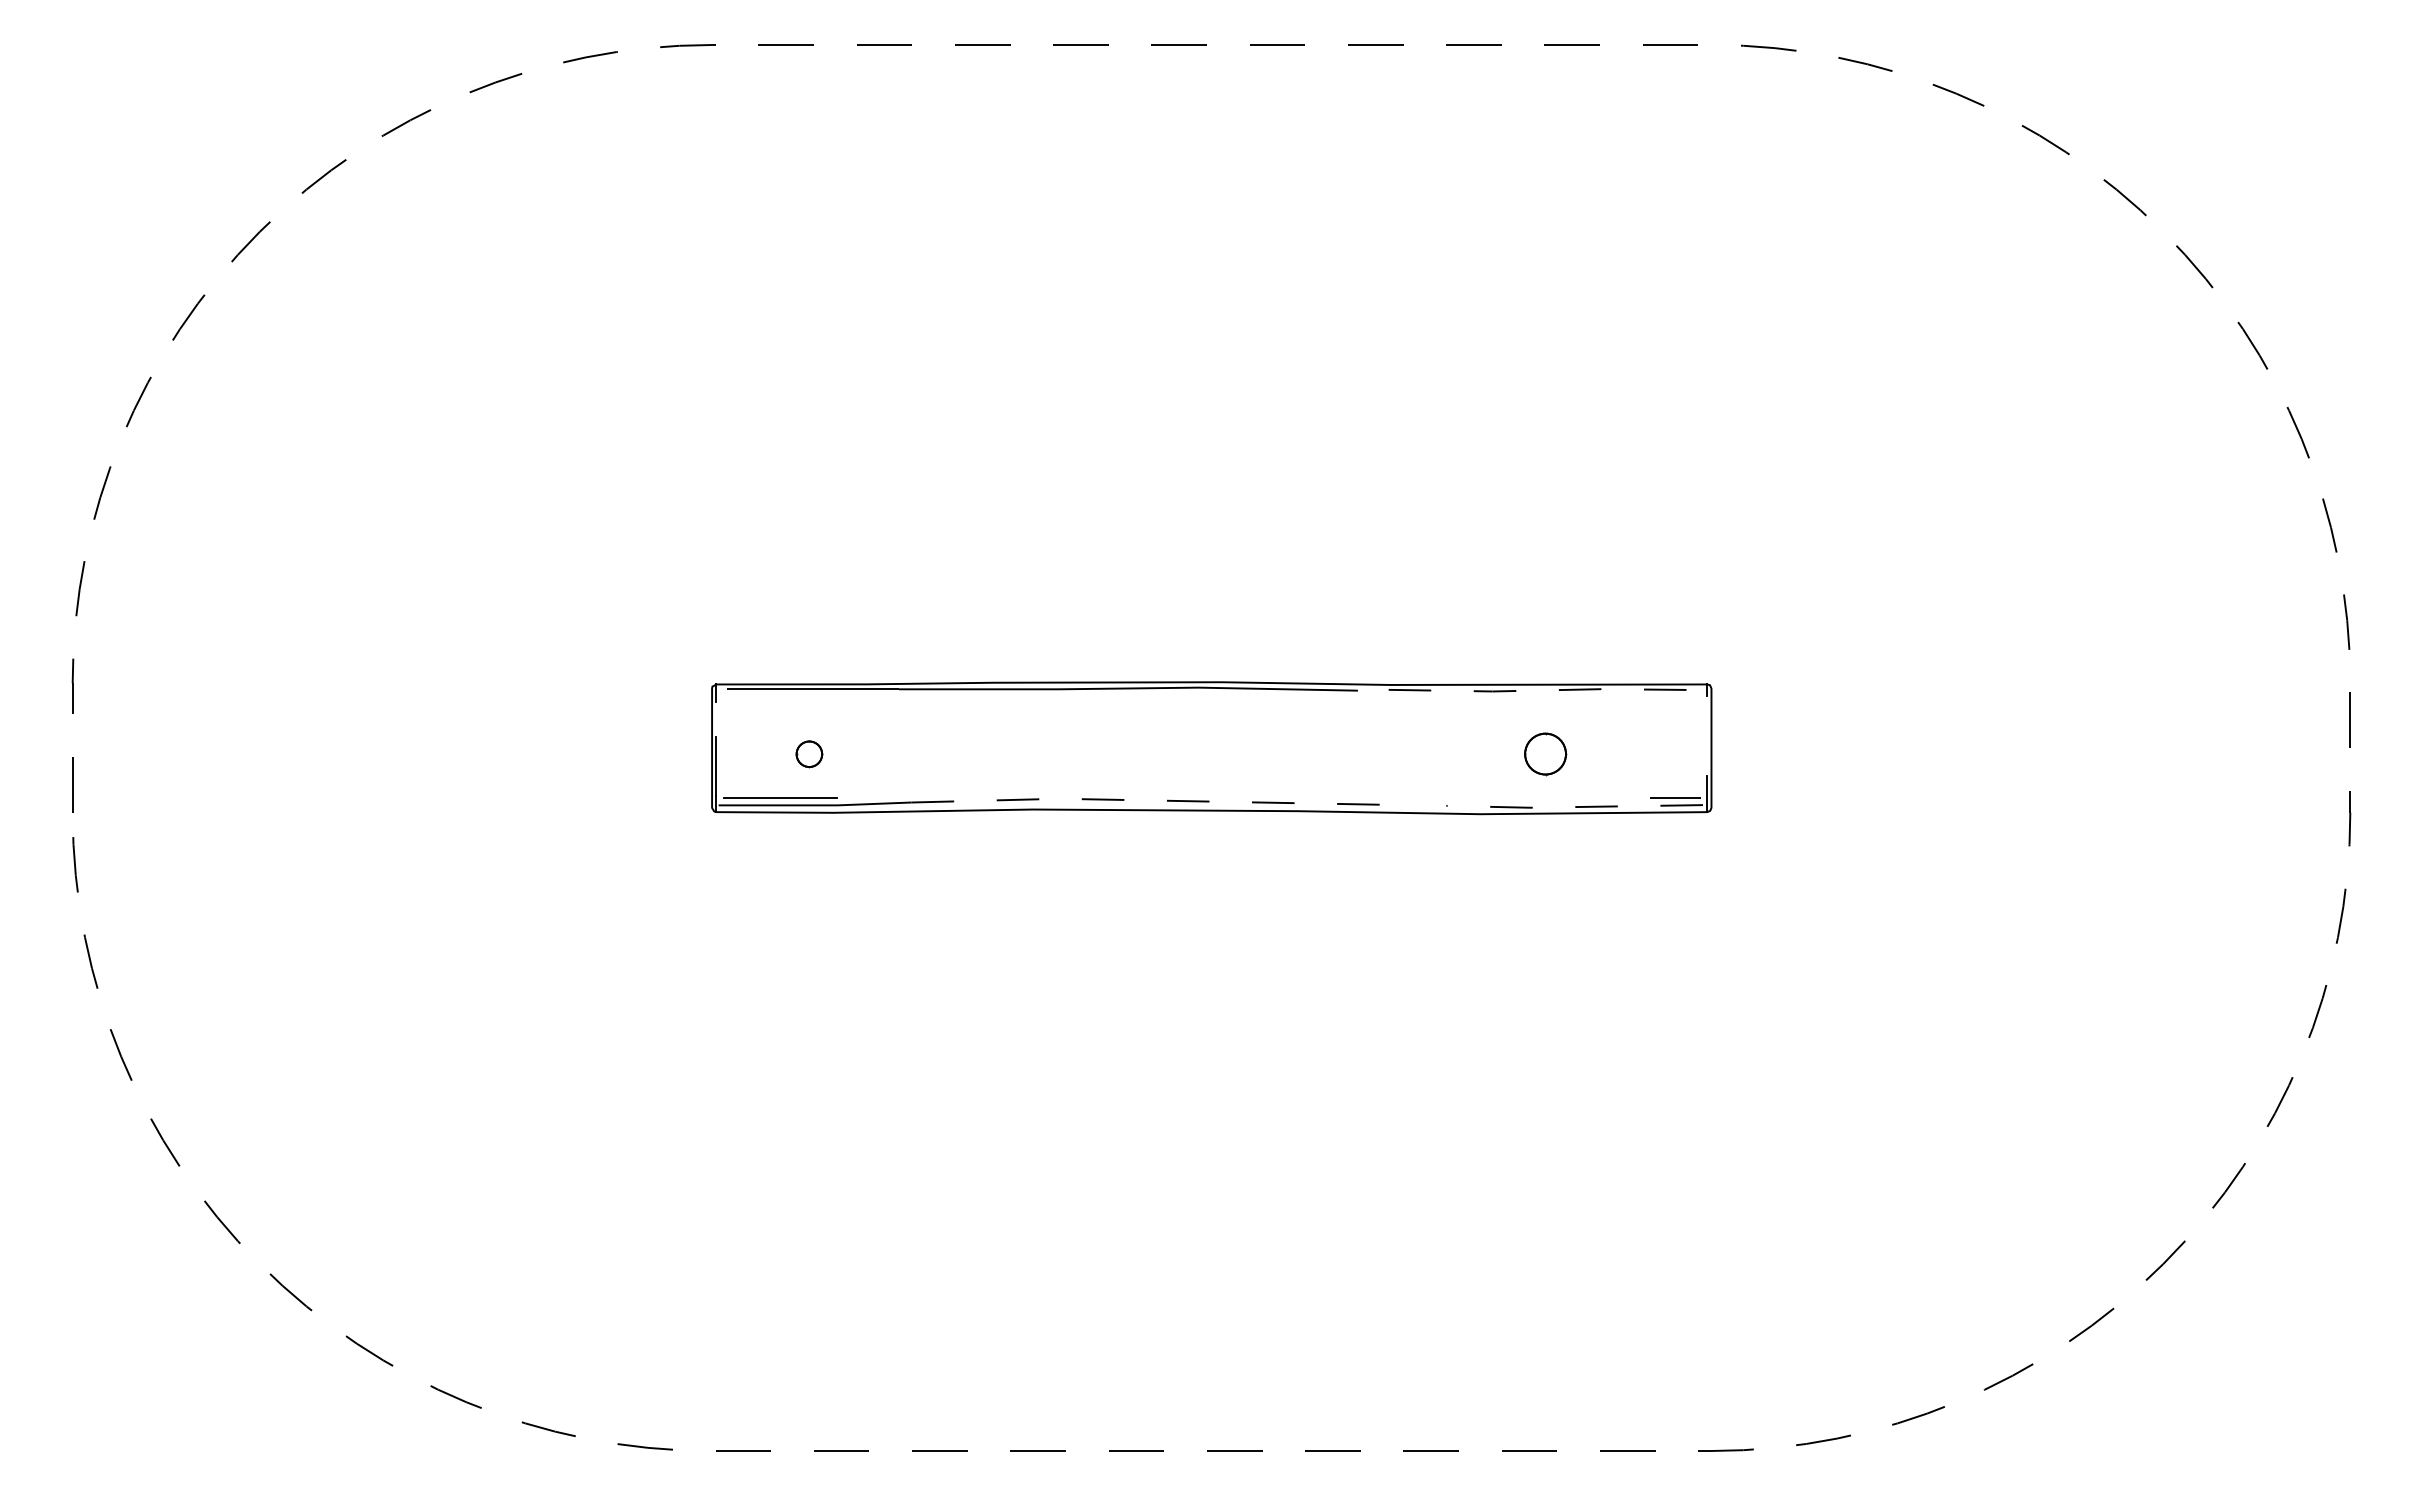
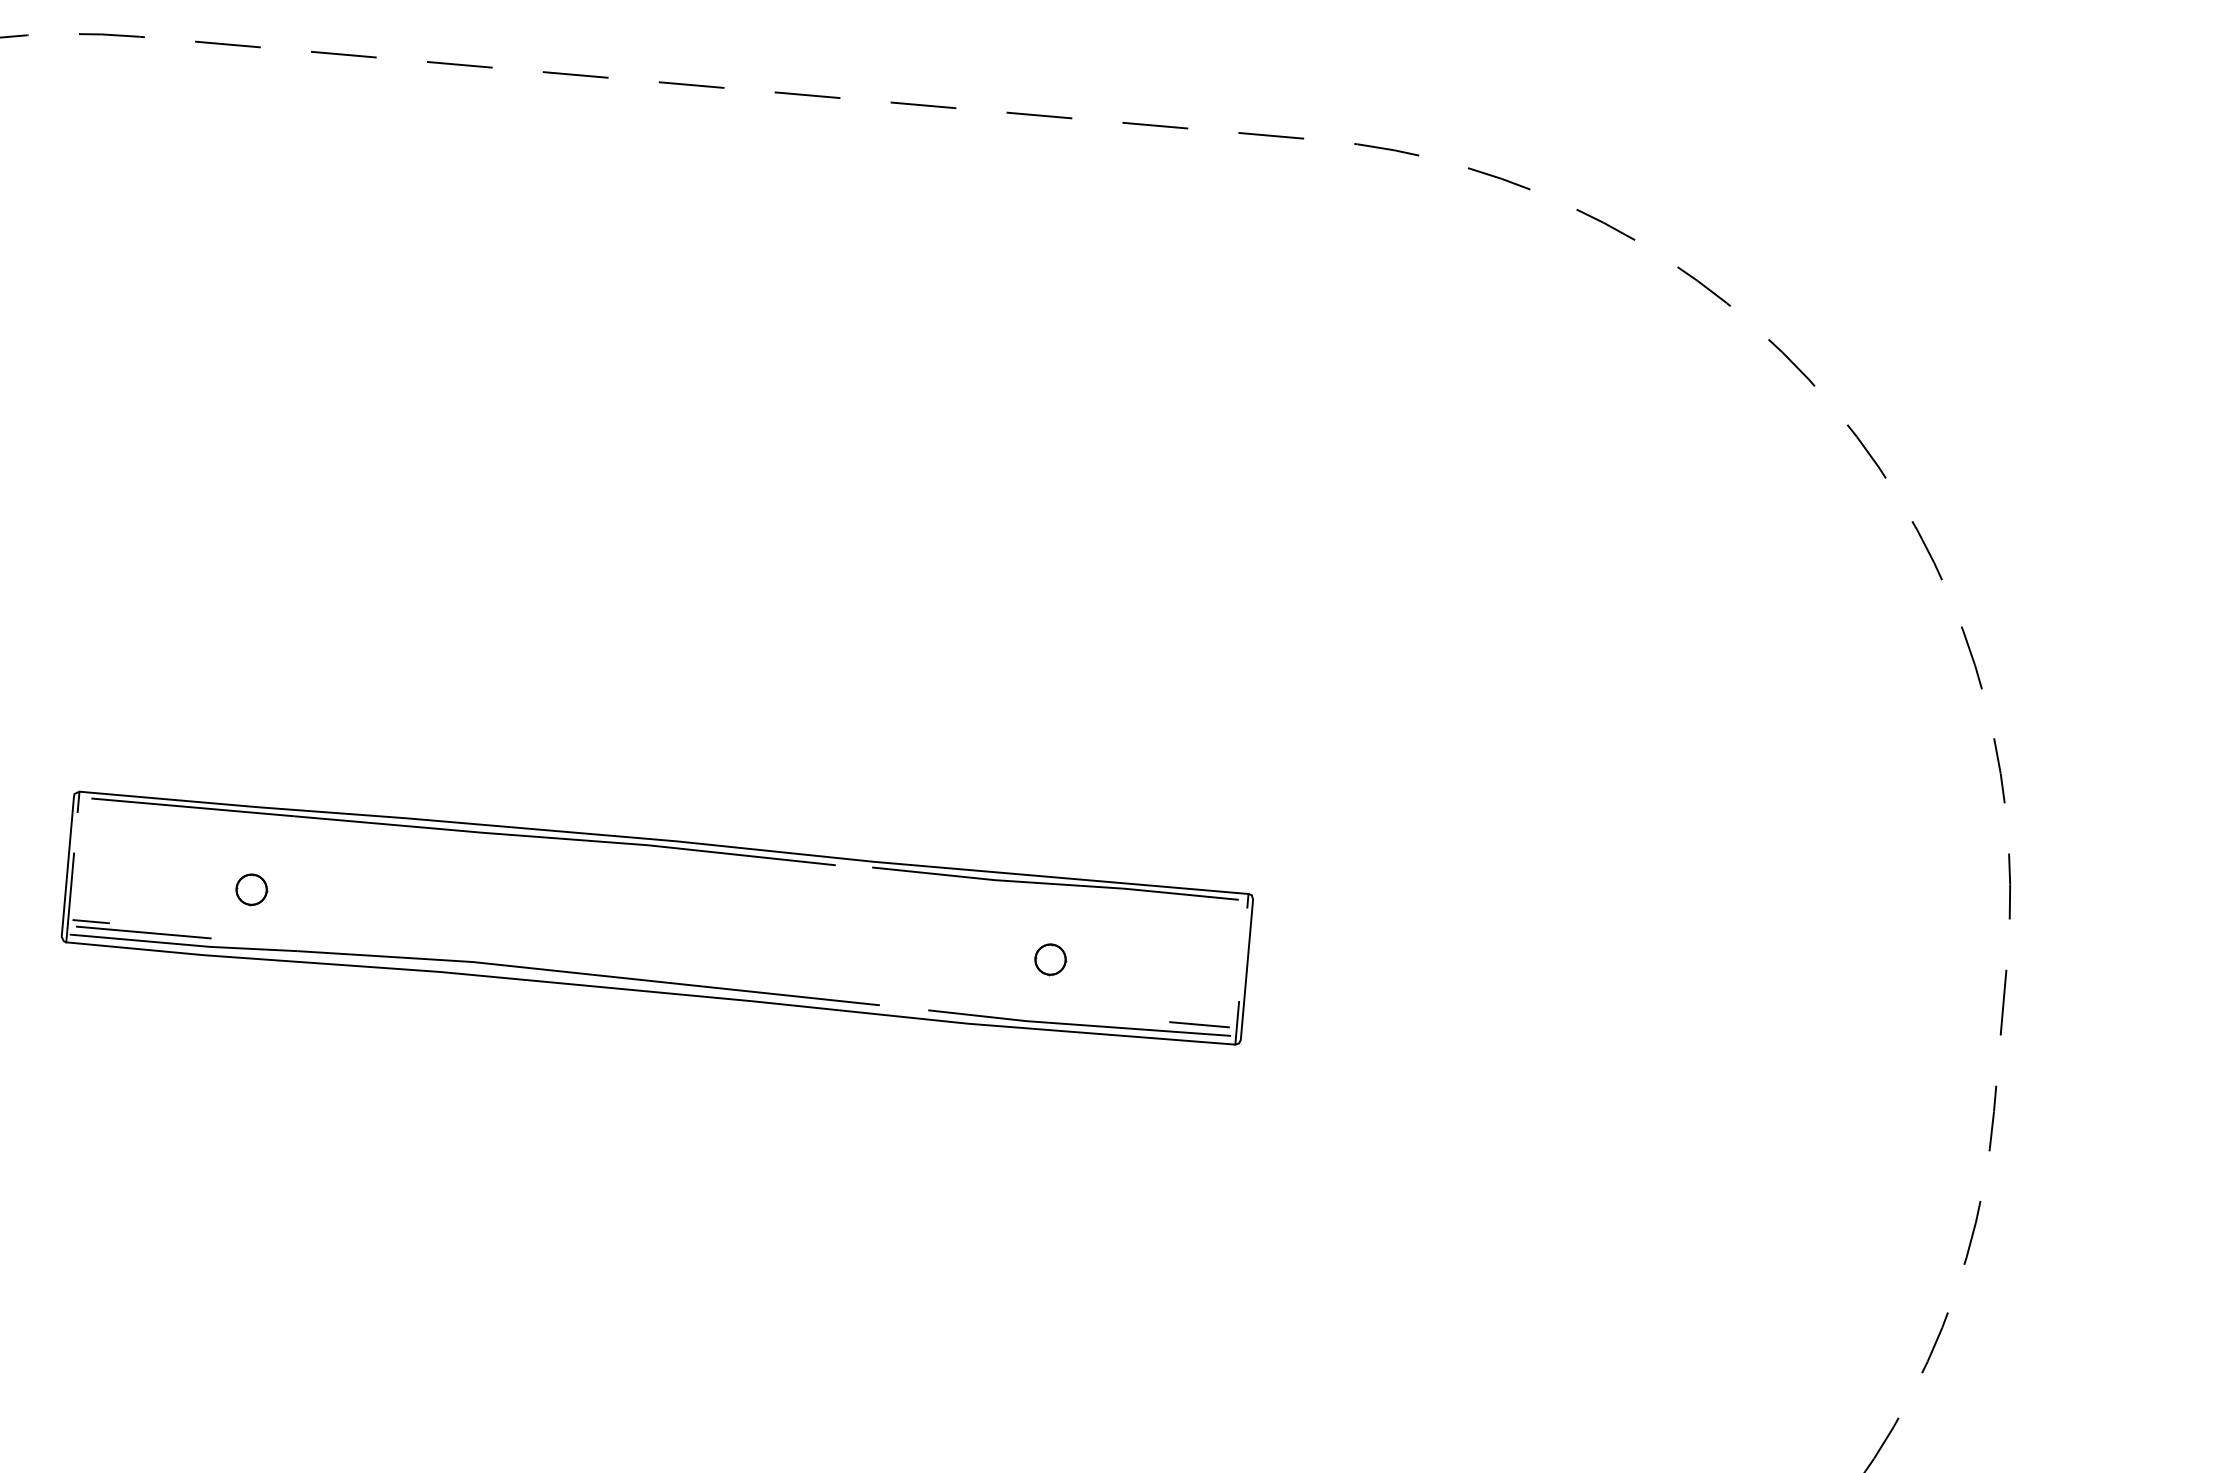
line: (1544, 690) -> (1055, 884), dashed -> solid
part: (809, 754) -> (251, 890), moved
part: (1545, 754) -> (1050, 959), size x0.62
line: (735, 792) -> (90, 921), added
line: (1158, 800) -> (589, 974), dashed -> solid
line: (1573, 807) -> (1078, 1025), dashed -> solid

